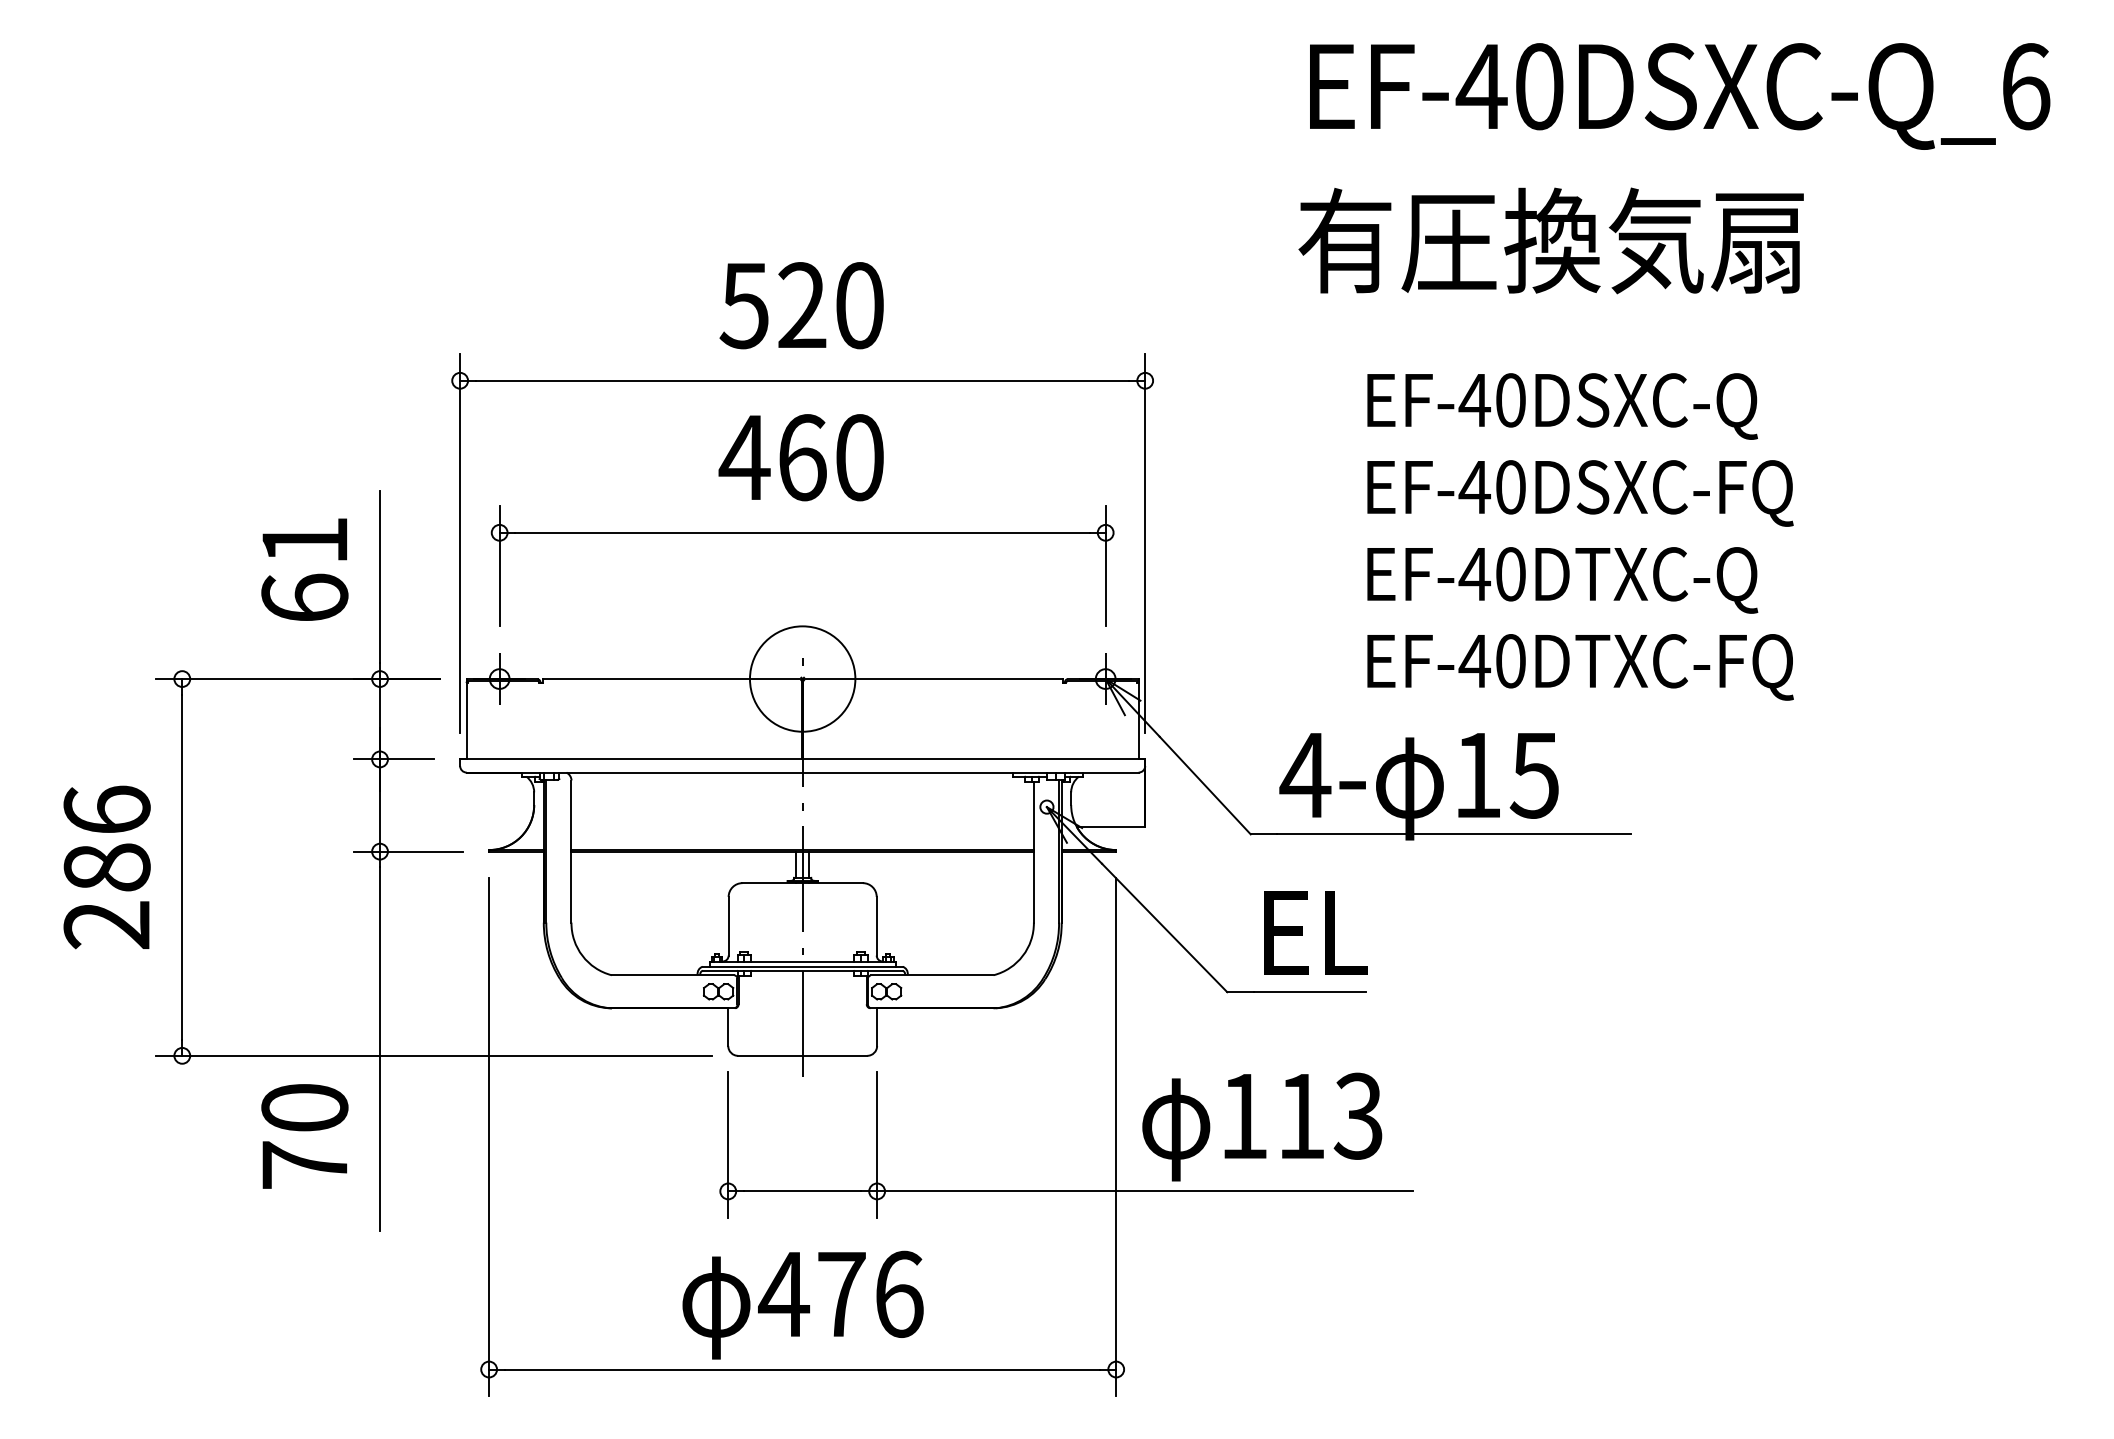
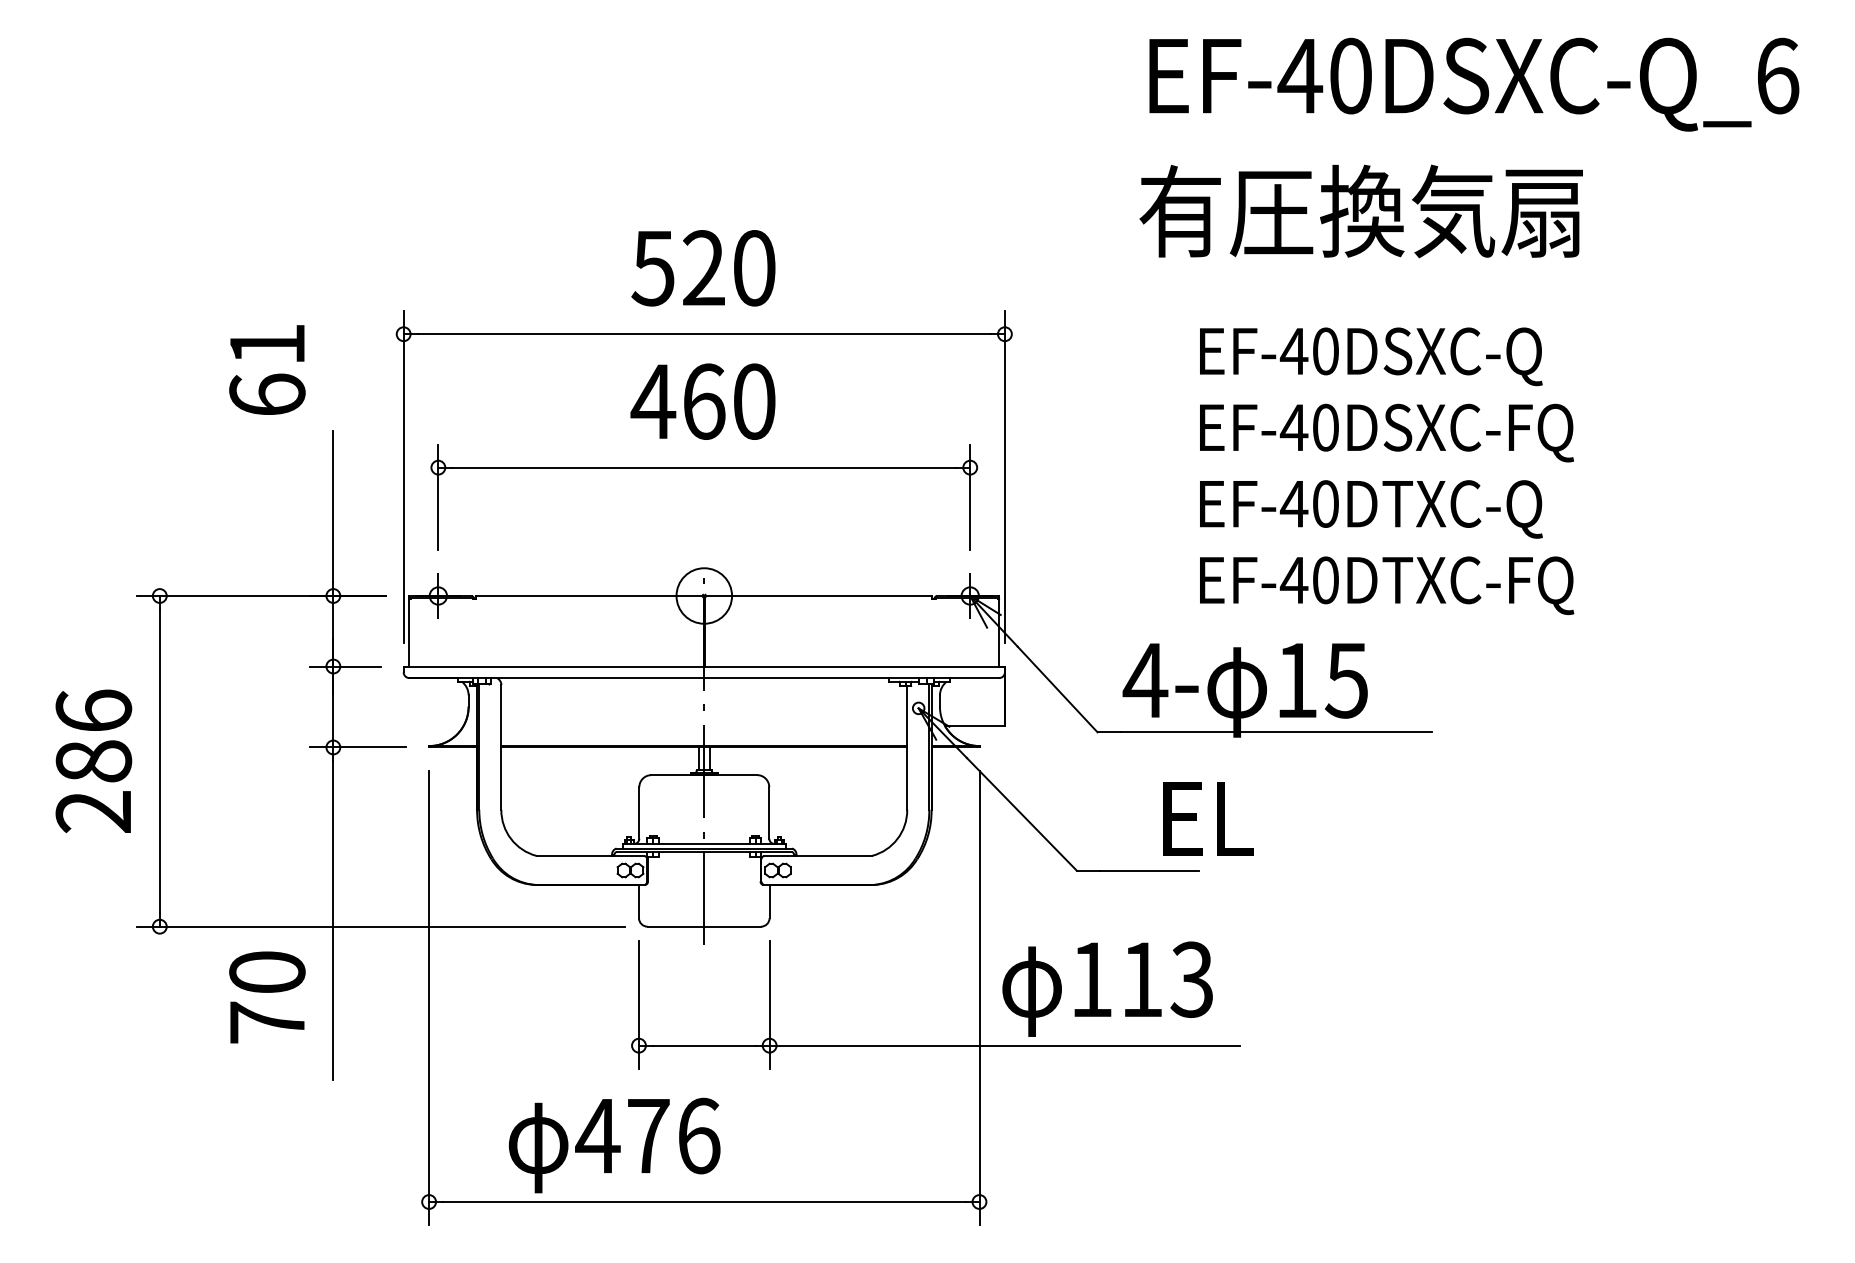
text: (304, 569) -> (267, 369), moved
circle: (802, 678) -> (704, 595), size x0.6
text: (1315, 932) -> (1208, 818), moved
text: (802, 1305) -> (614, 1145), moved

